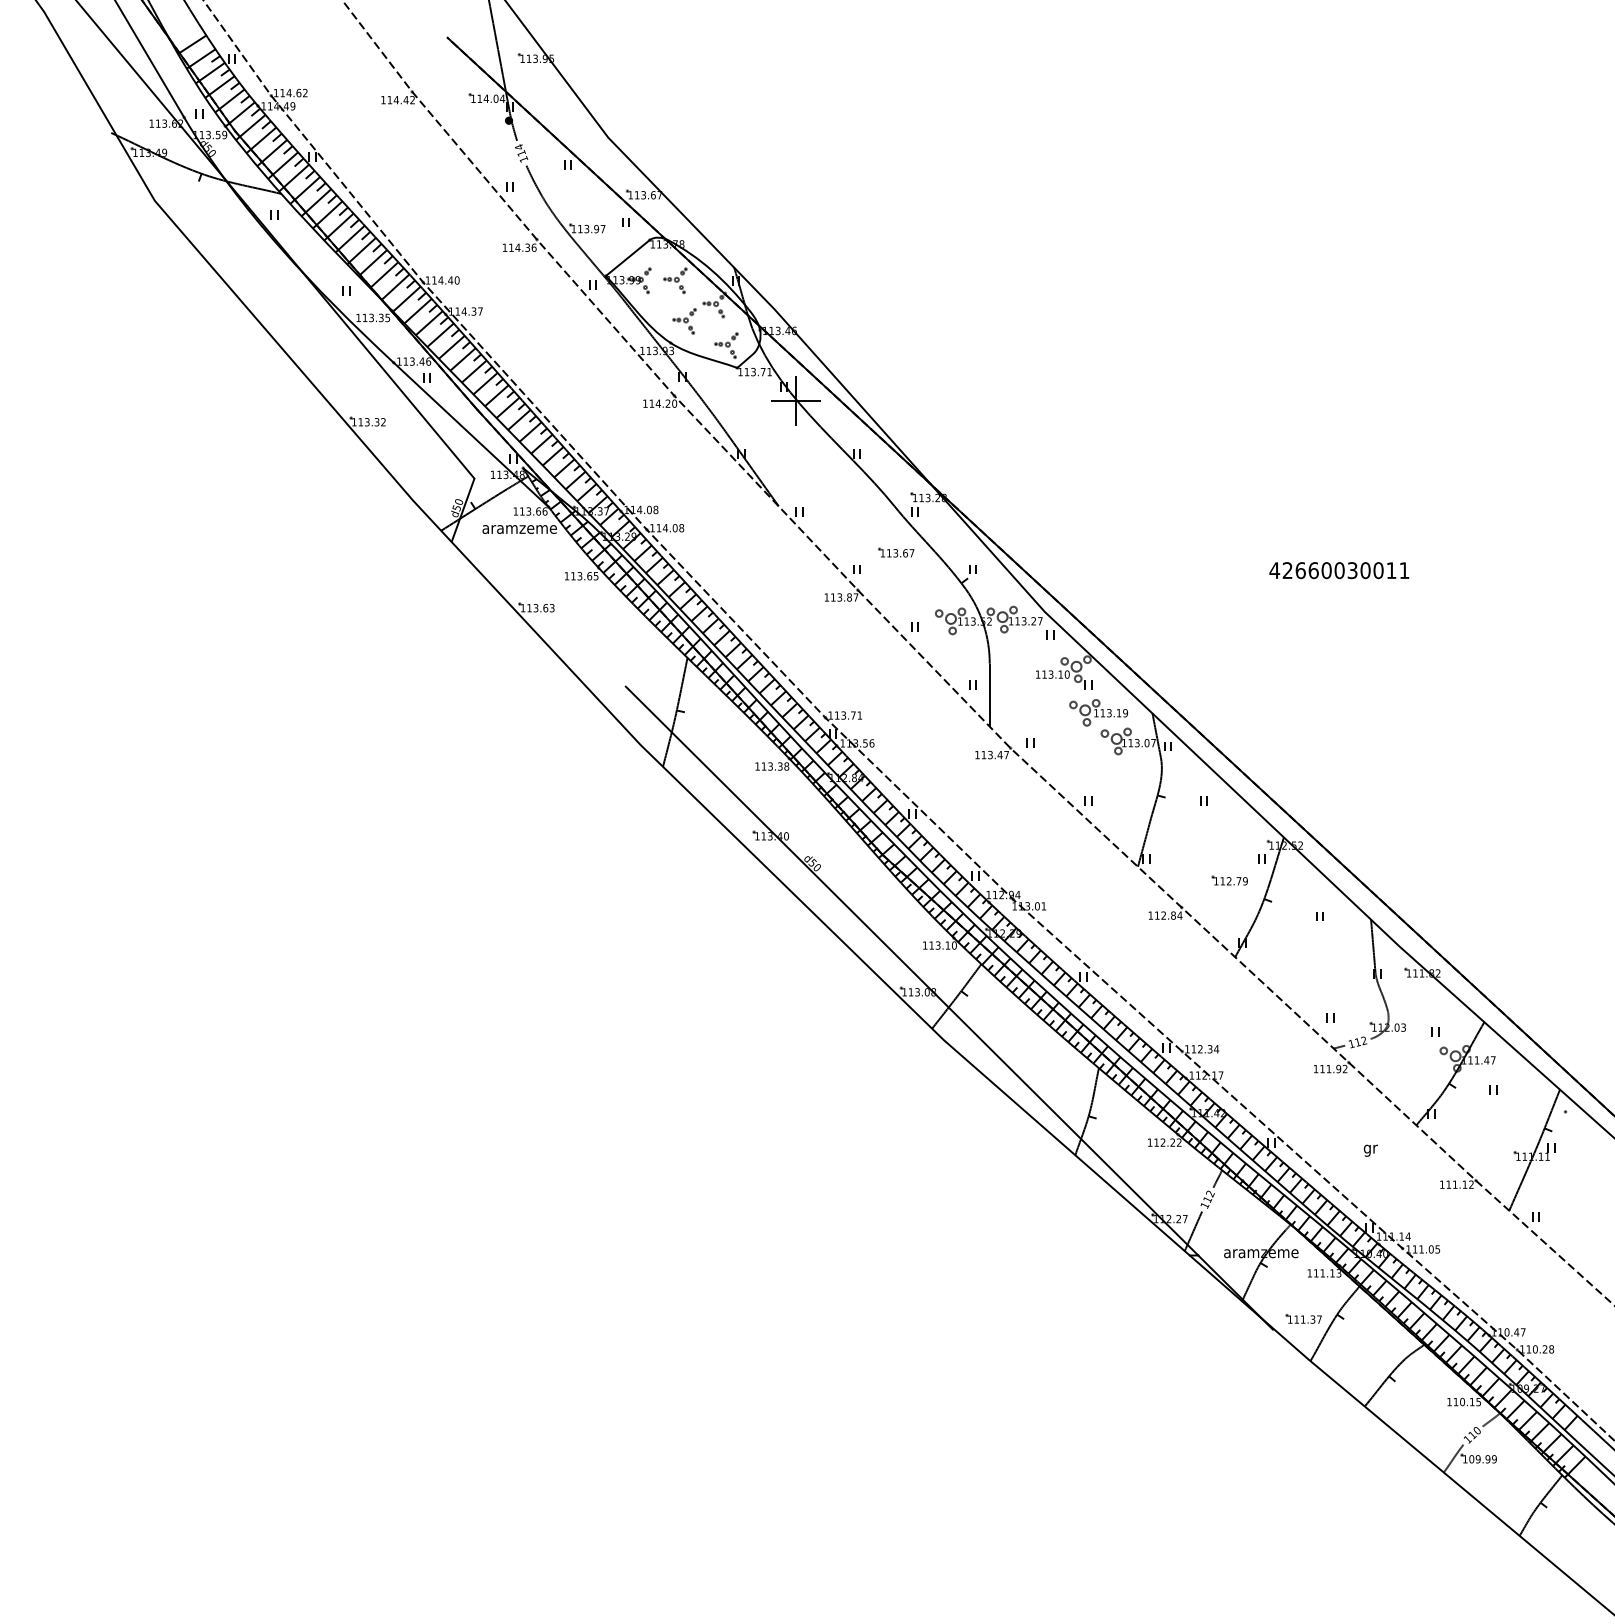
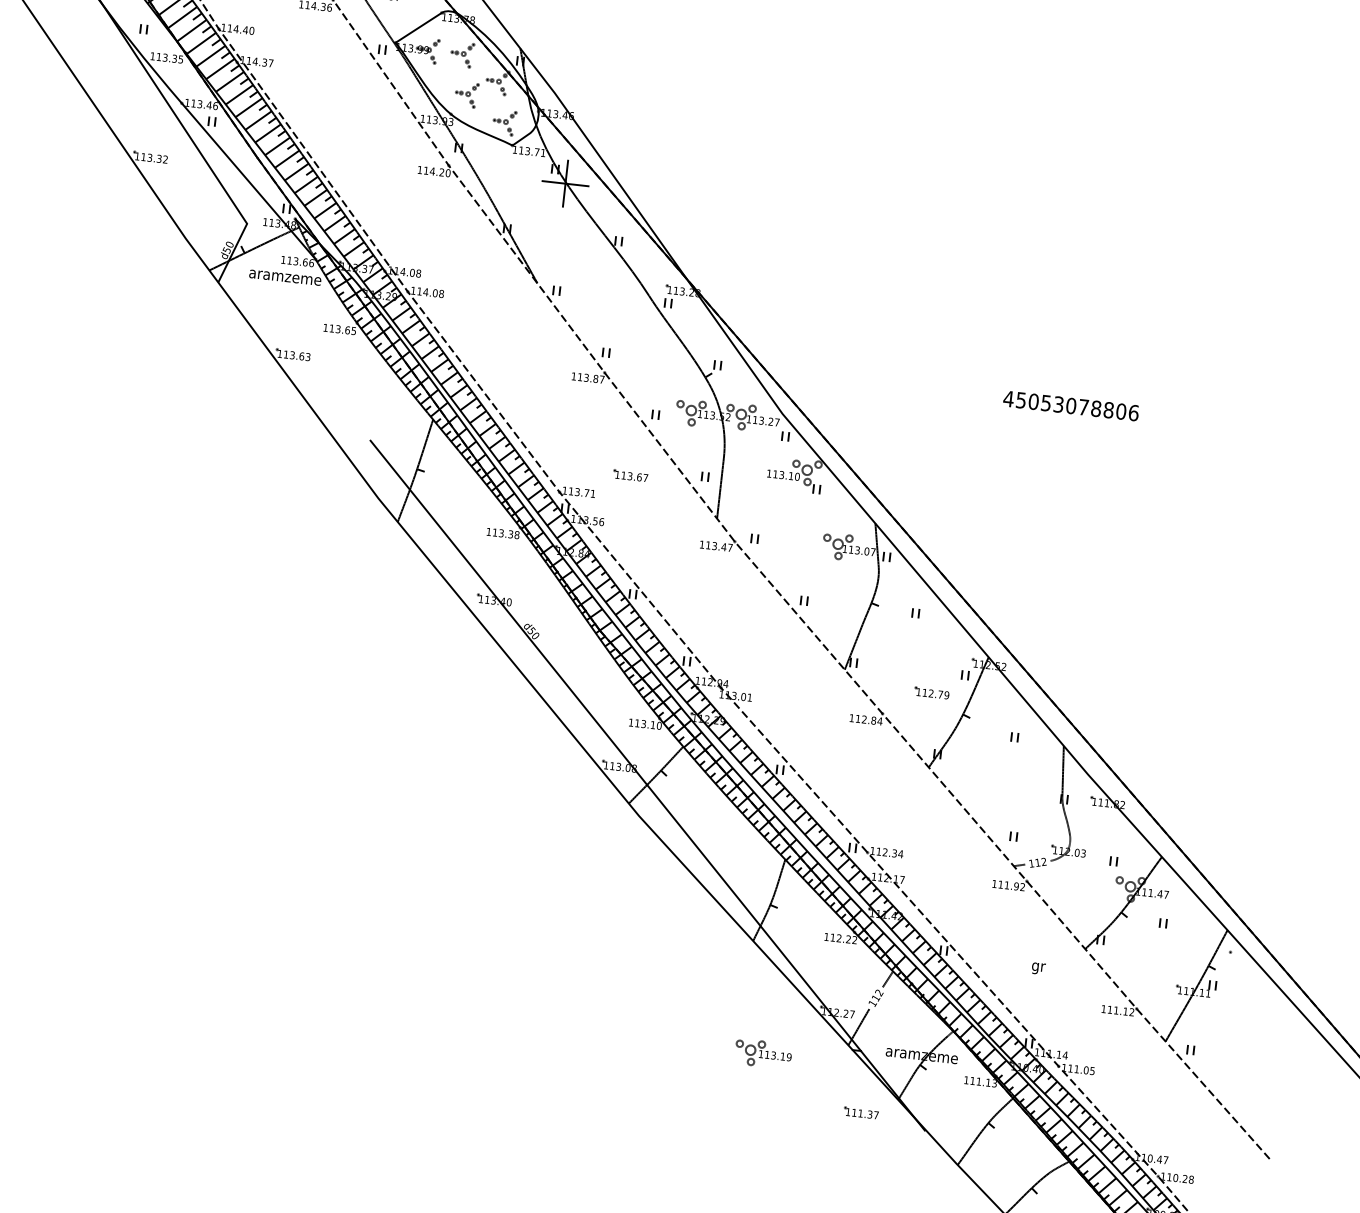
part: (896, 552) -> (630, 475), moved
text: (1345, 570) -> (1076, 406), 42660030011 -> 45053078806
part: (1098, 712) -> (763, 1053), moved
part: (1303, 1318) -> (861, 1112), moved

